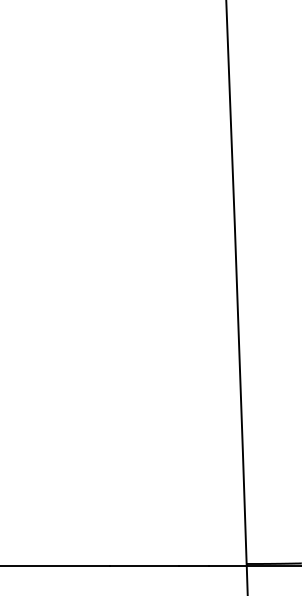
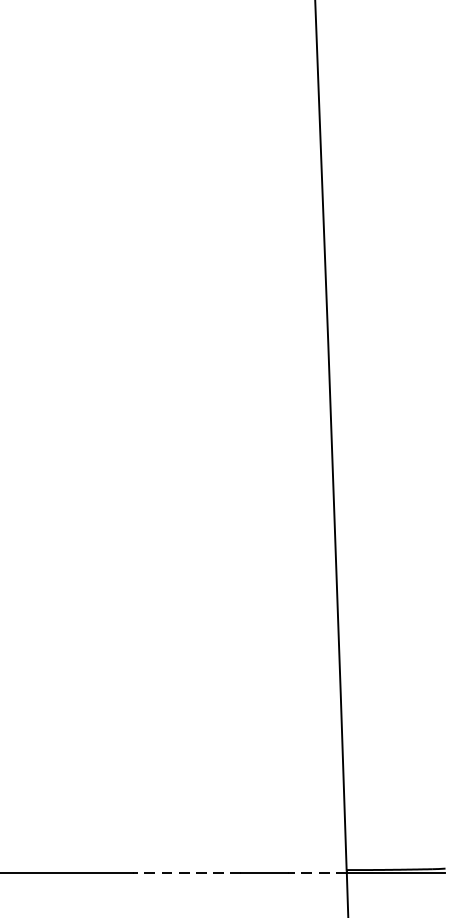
line: (144, 565) -> (186, 872), solid -> dashed
line: (227, 565) -> (316, 872), solid -> dashed

